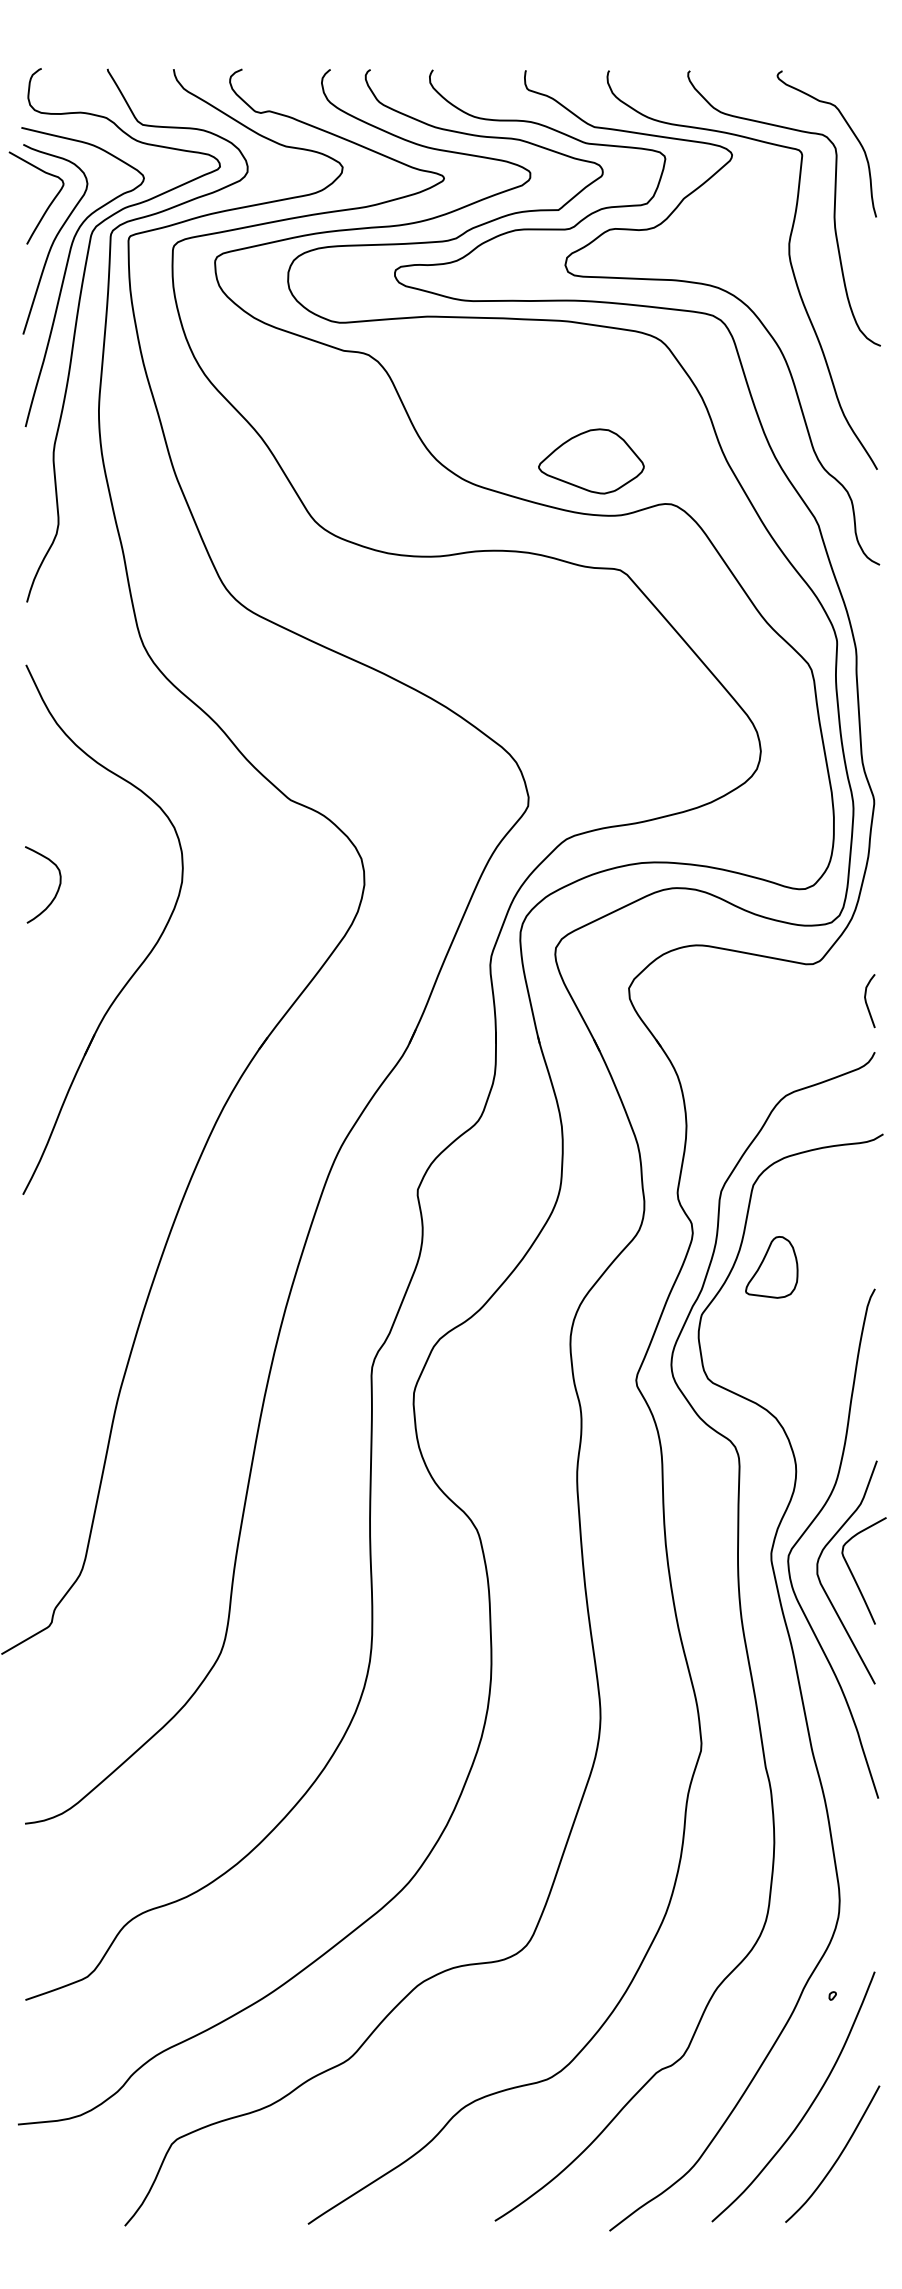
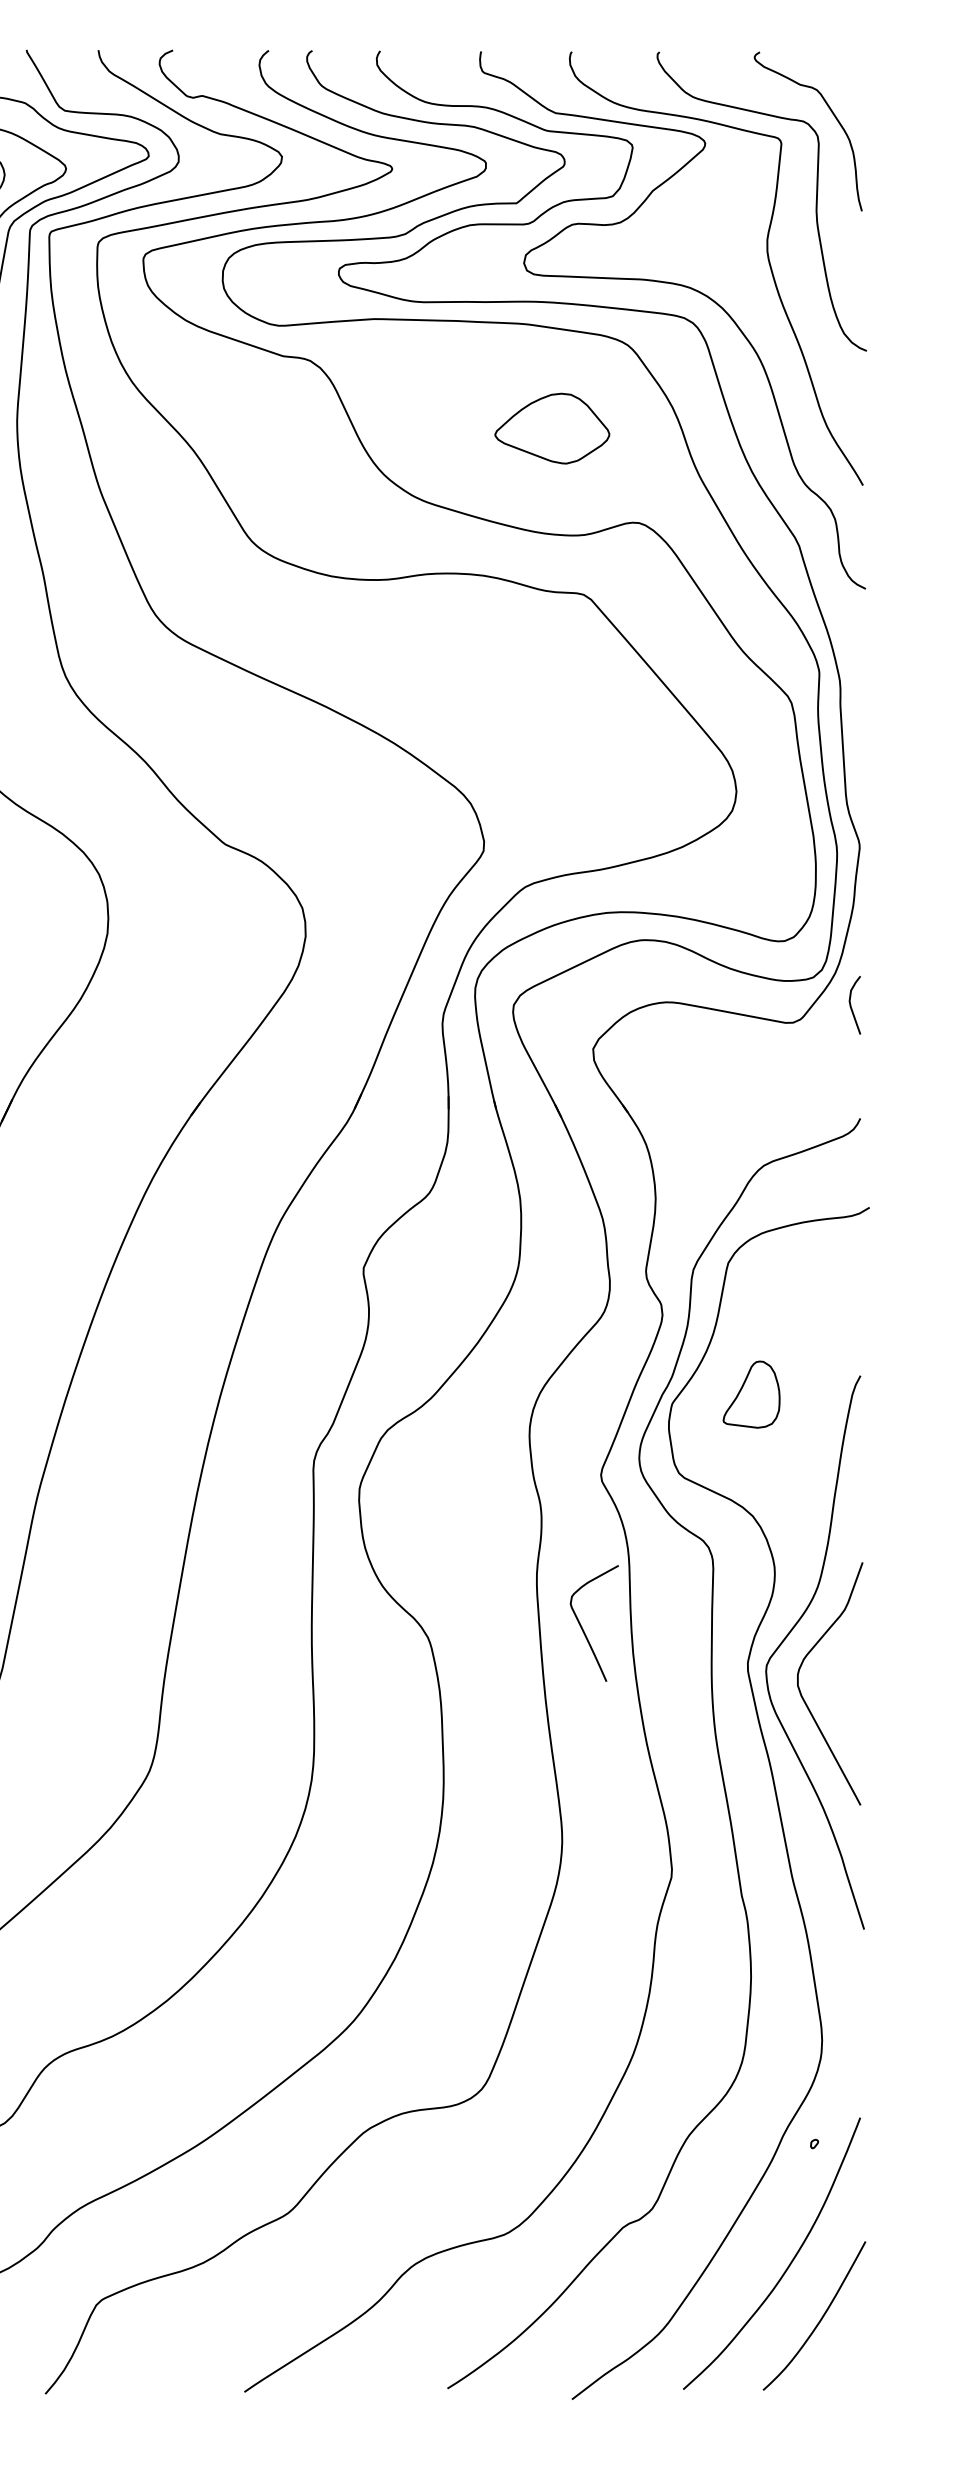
part: (591, 461) -> (552, 428), moved
curve: (867, 1003) -> (852, 1007), moved
part: (771, 1267) -> (751, 1394), moved
curve: (853, 1574) -> (582, 1627), moved

